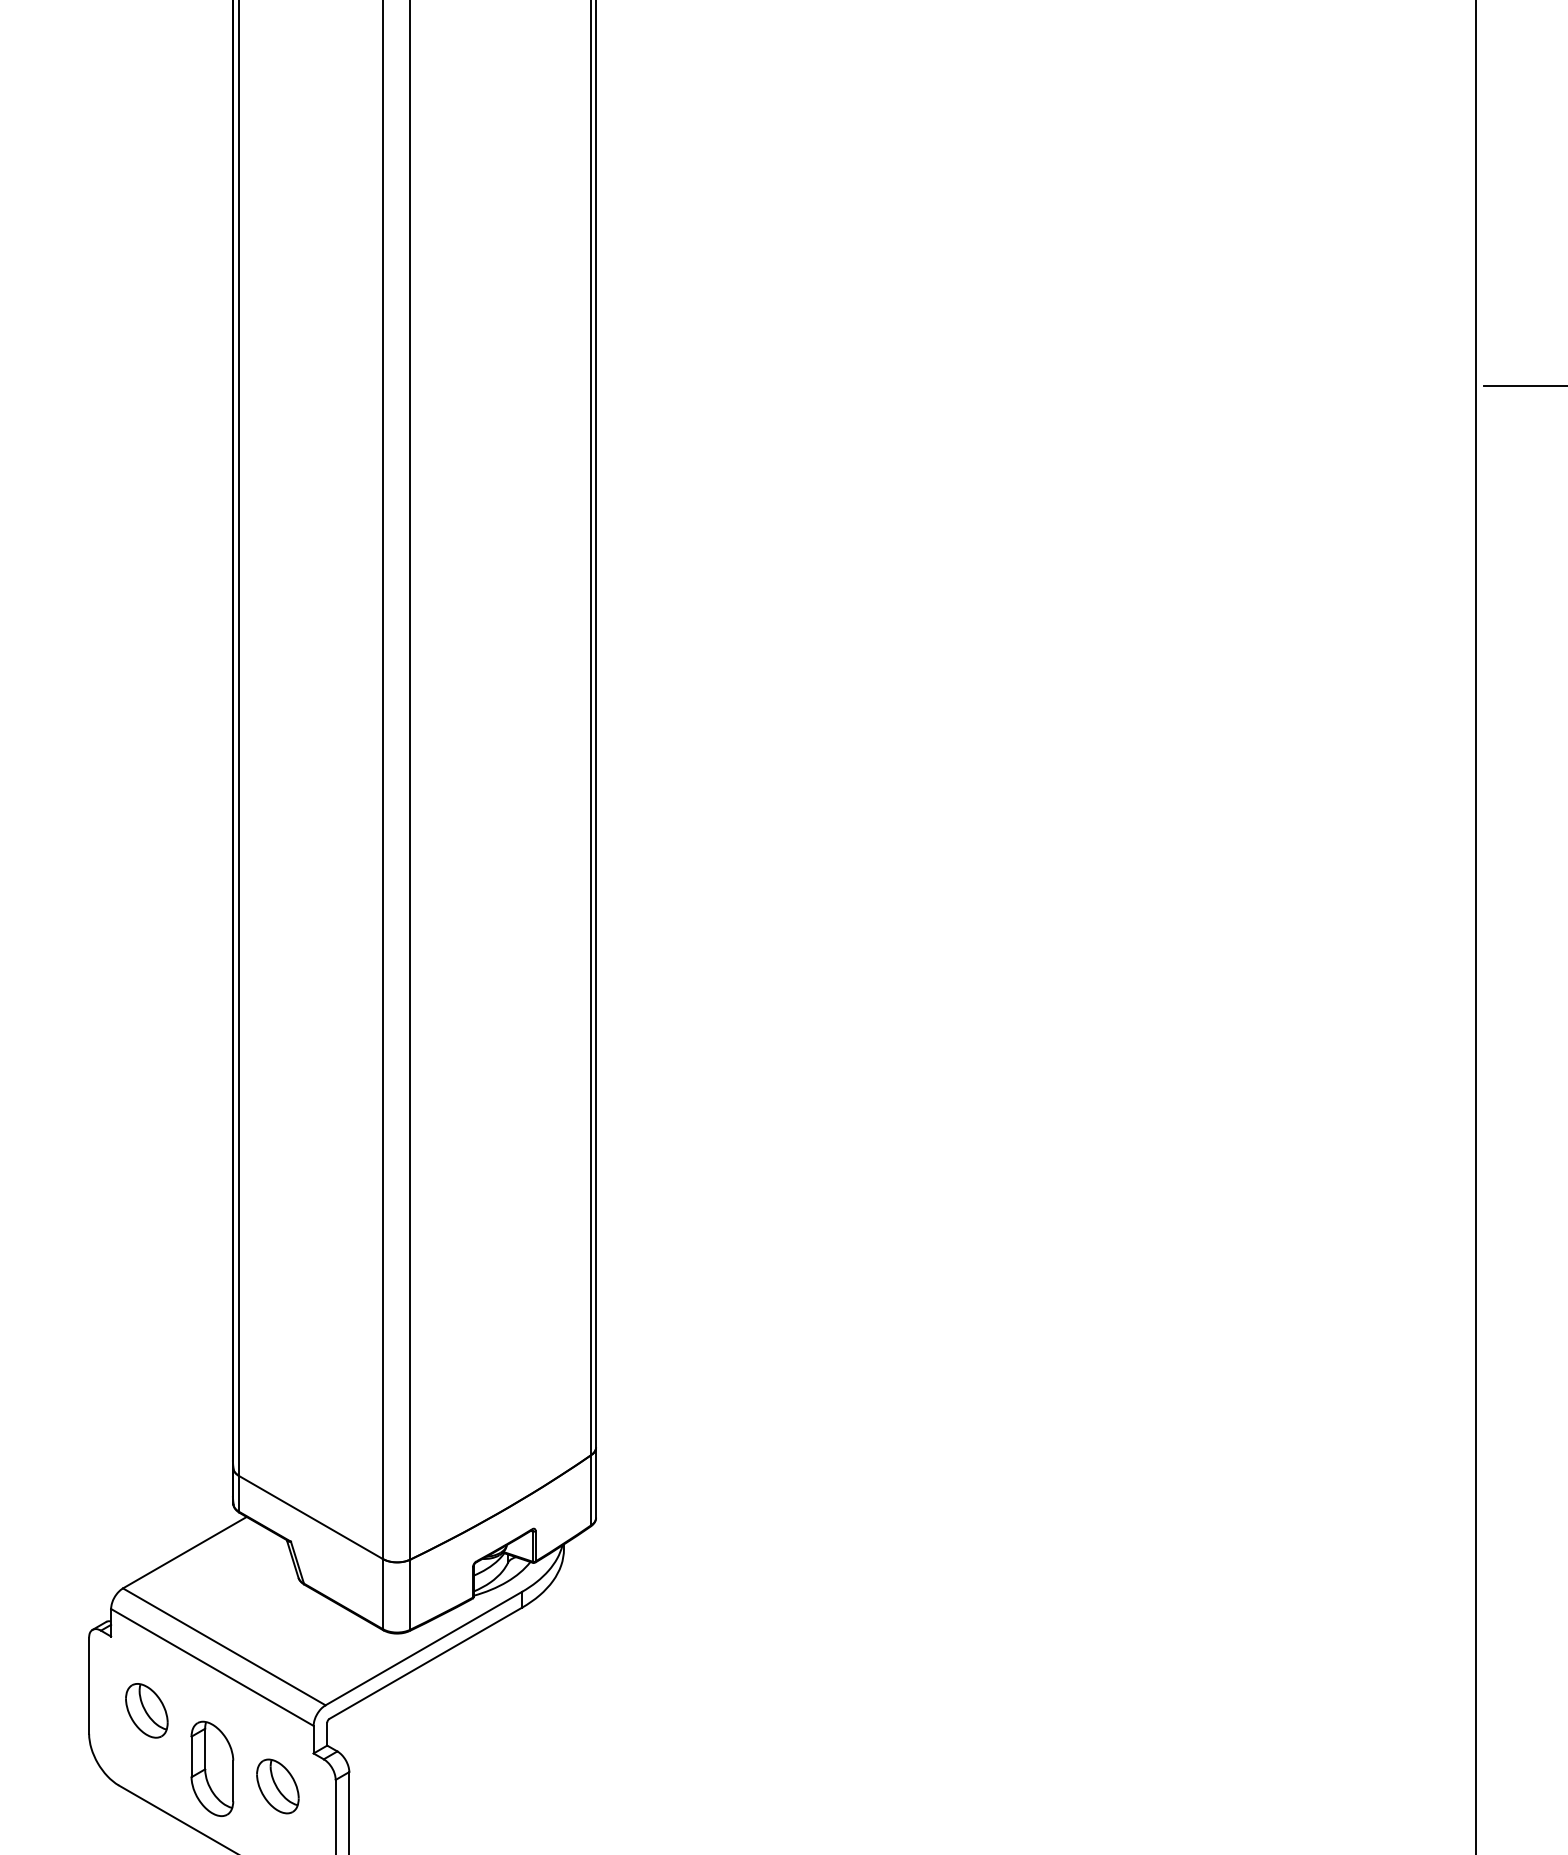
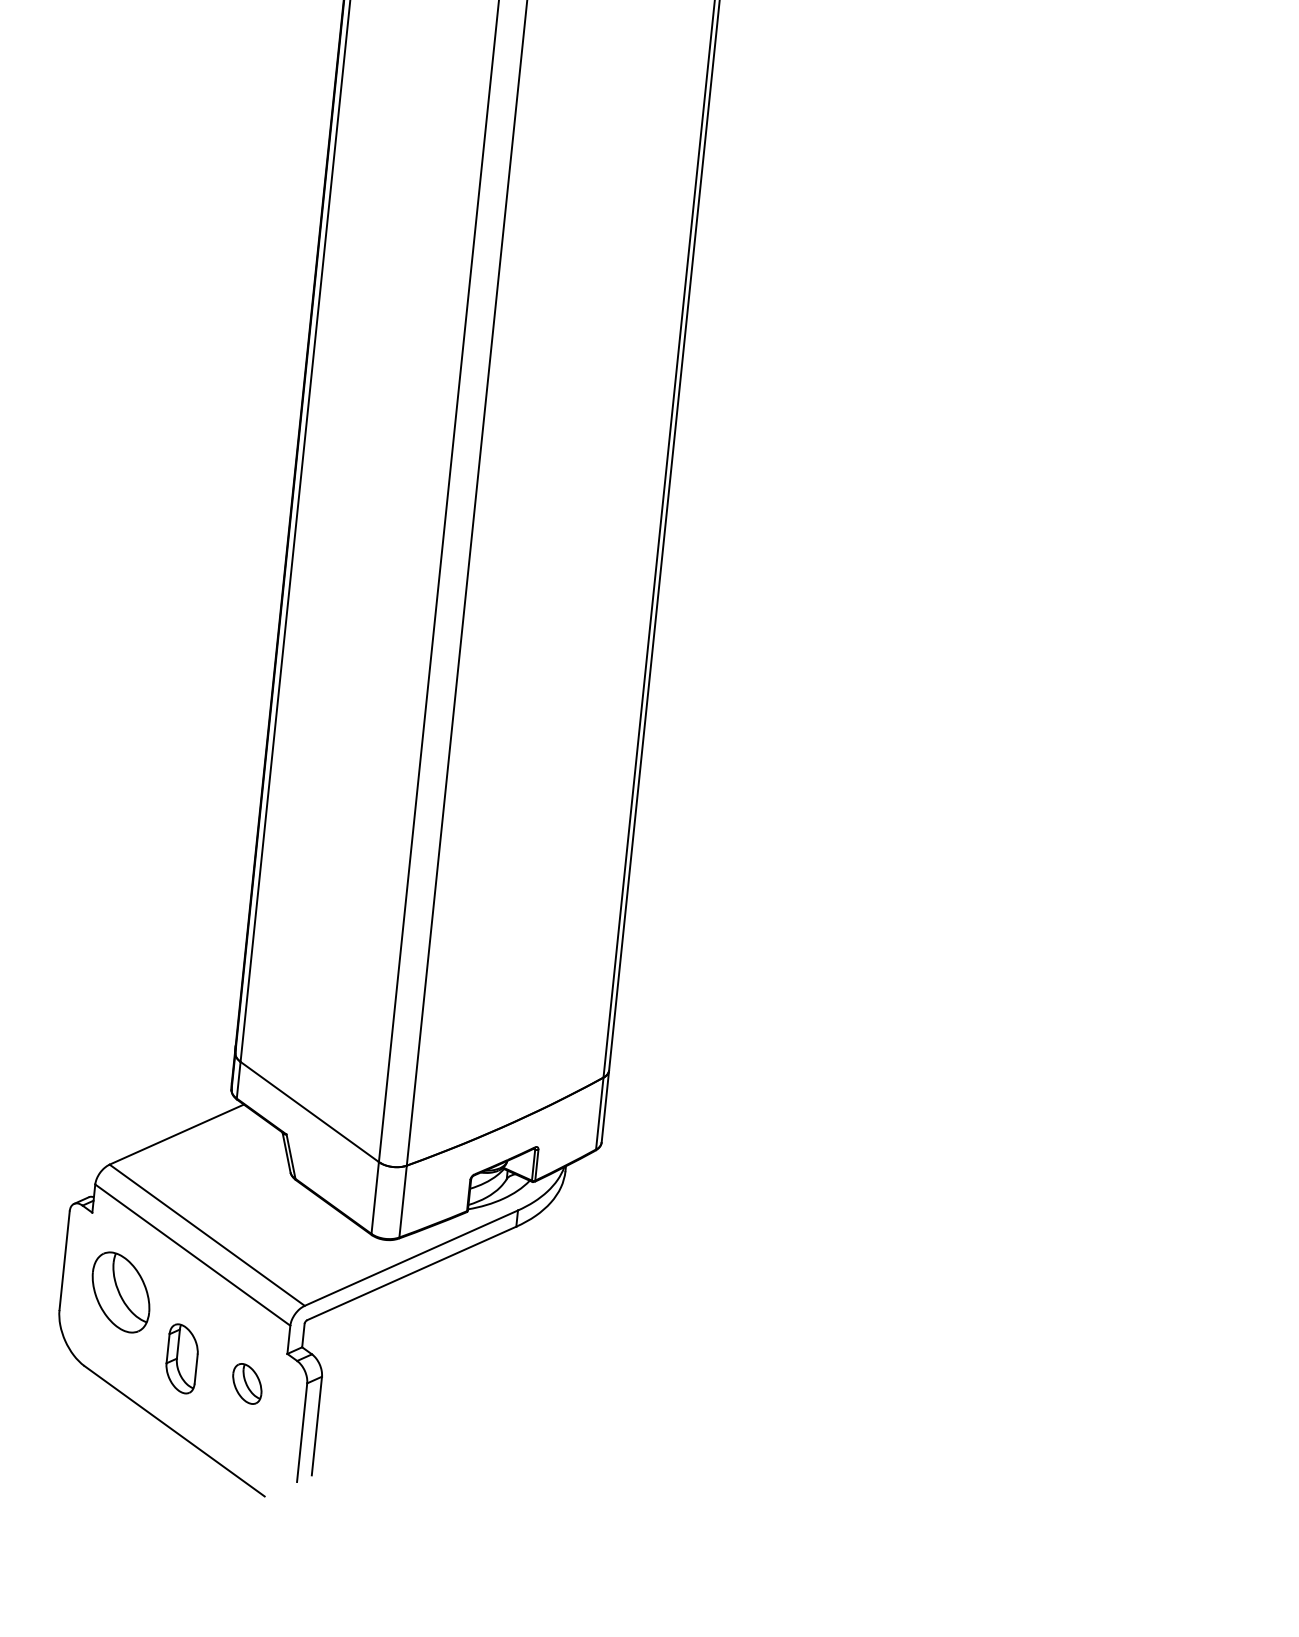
part: (146, 1710) -> (120, 1292), size x1.4
part: (212, 1768) -> (182, 1358), size x0.7
part: (277, 1786) -> (246, 1383), size x0.7

